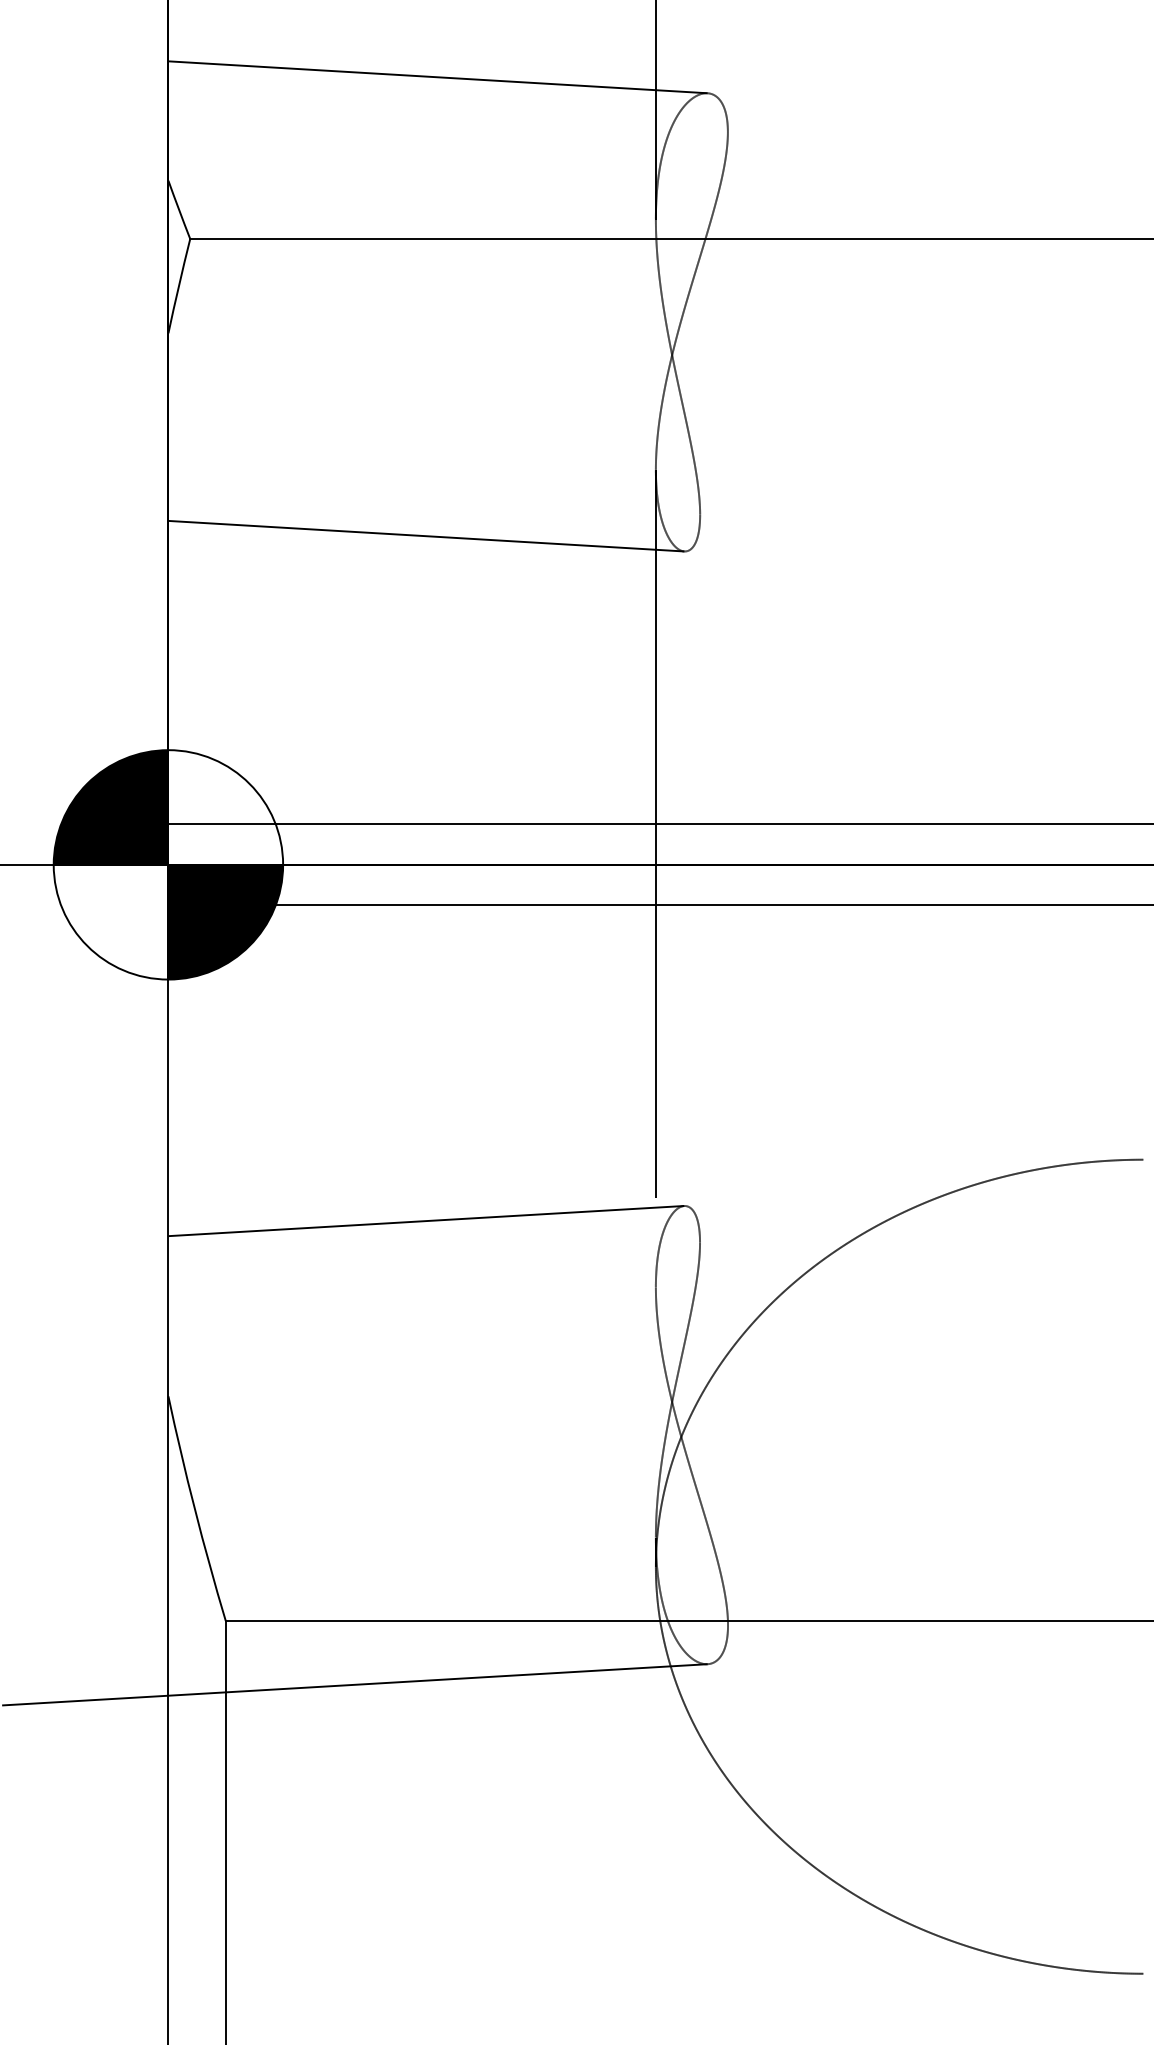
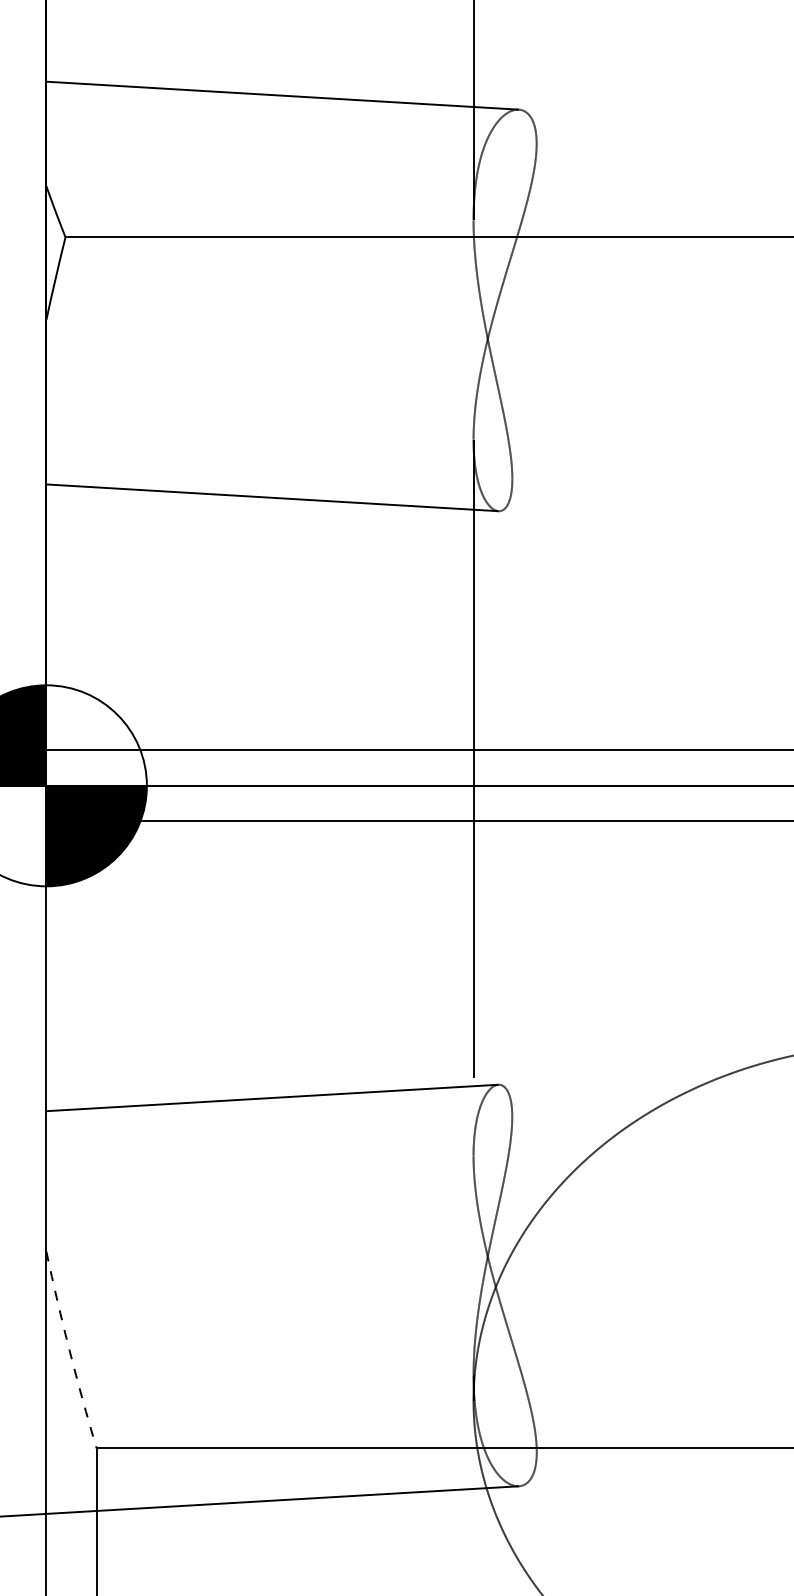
arc: (194, 1509) -> (69, 1350), solid -> dashed

